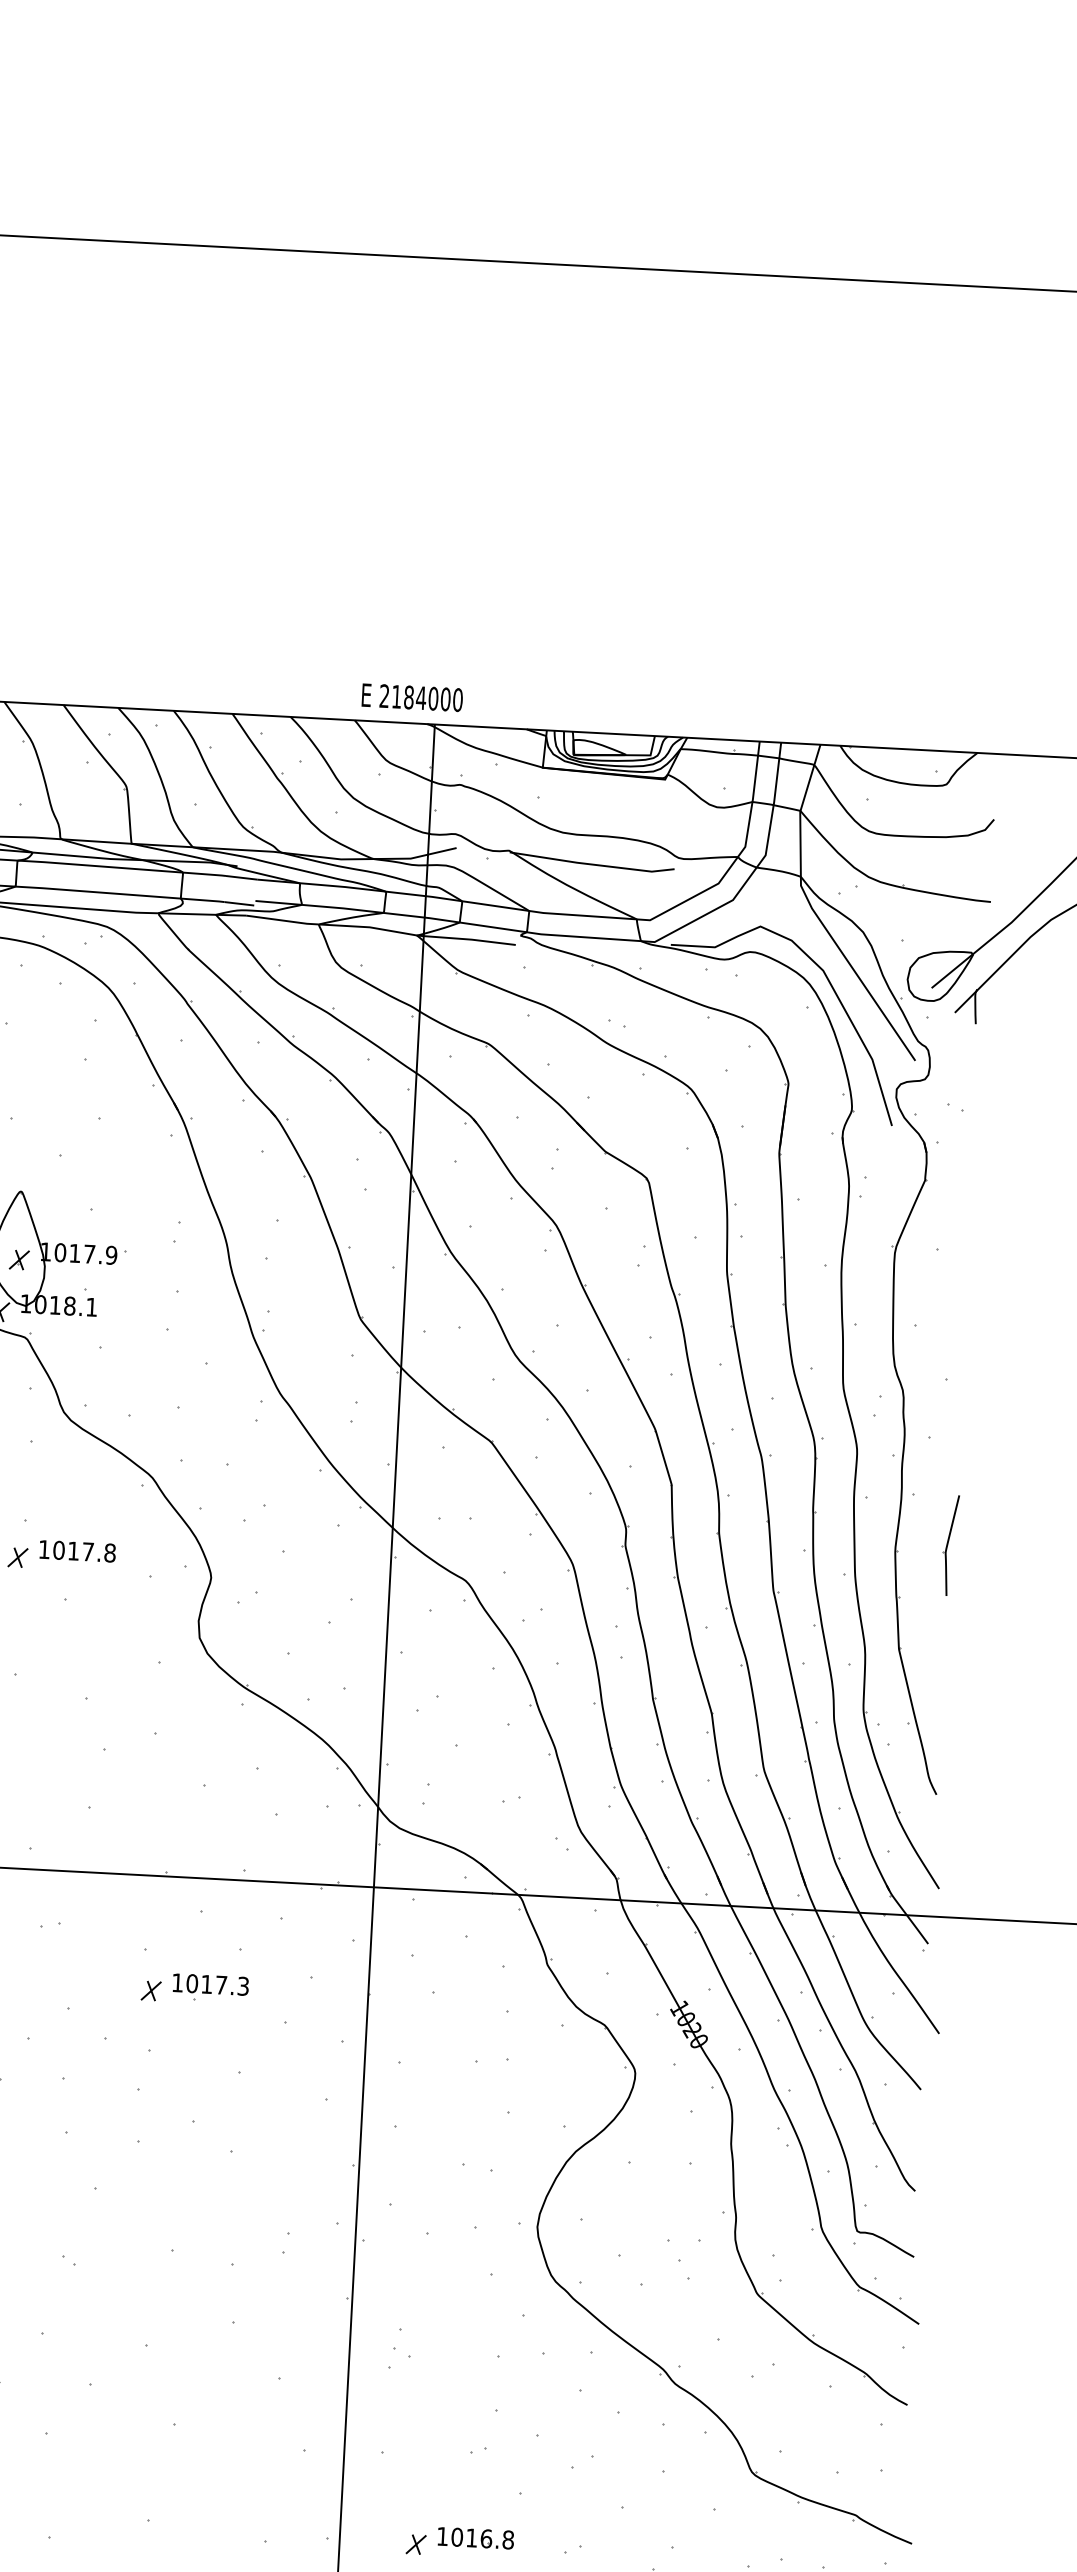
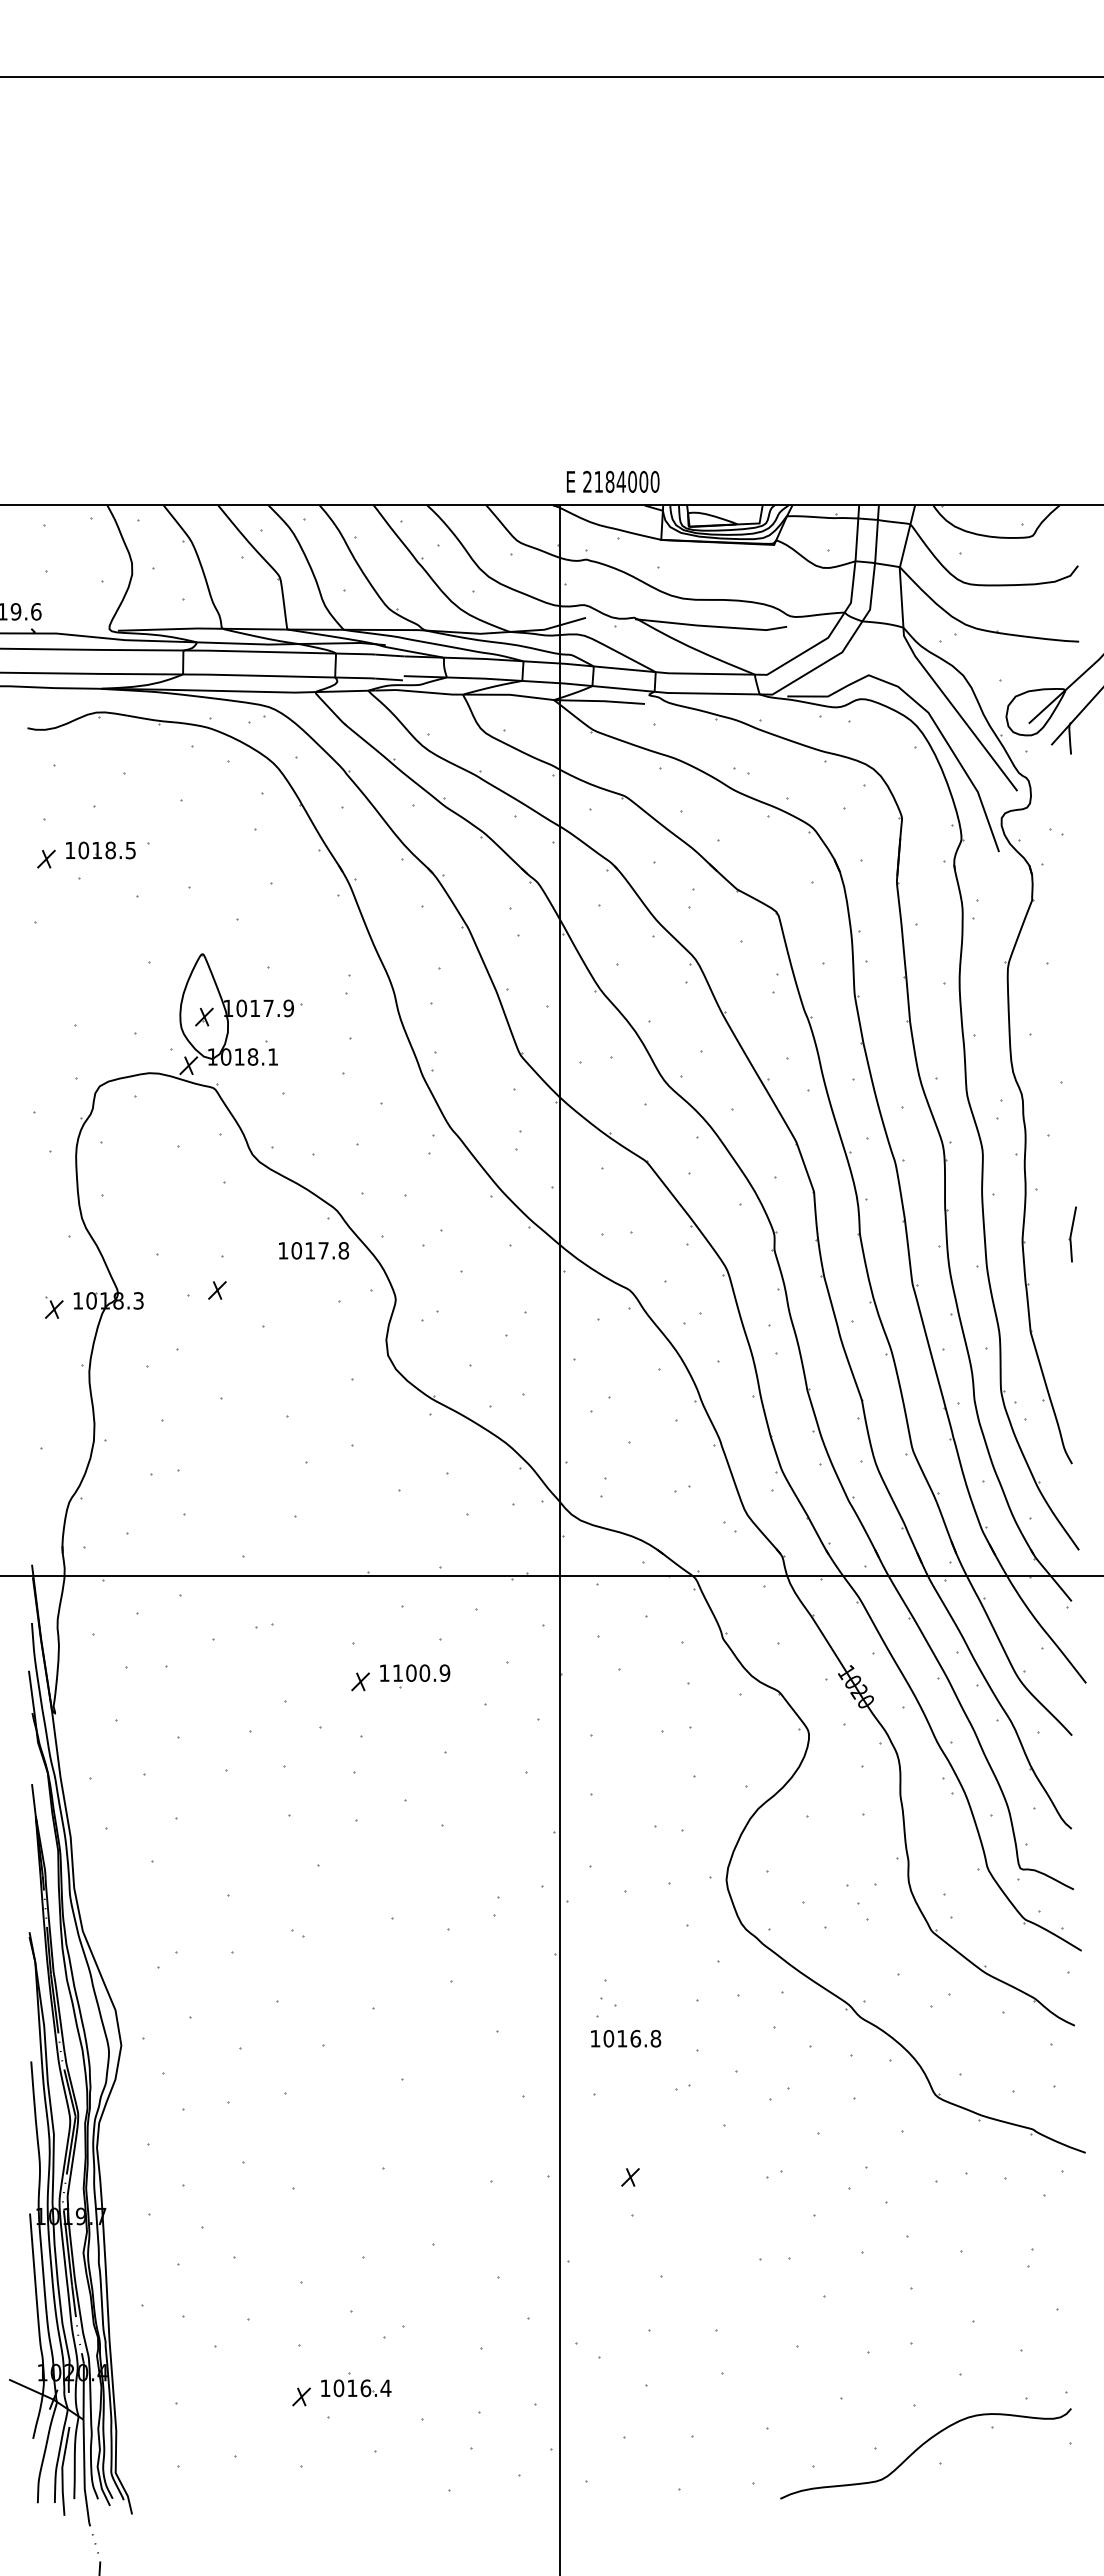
text: (412, 697) -> (613, 481), moved
part: (949, 1545) -> (1072, 1234), size x0.6
text: (78, 1551) -> (314, 1250), moved
text: (217, 1984) -> (421, 1672), 1017.3 -> 1100.9
part: (476, 2538) -> (626, 2038), moved

